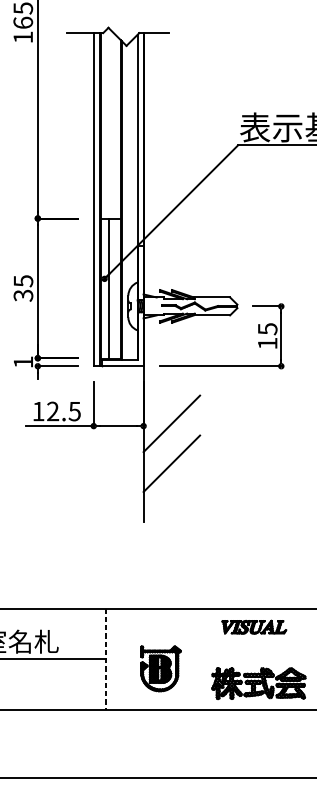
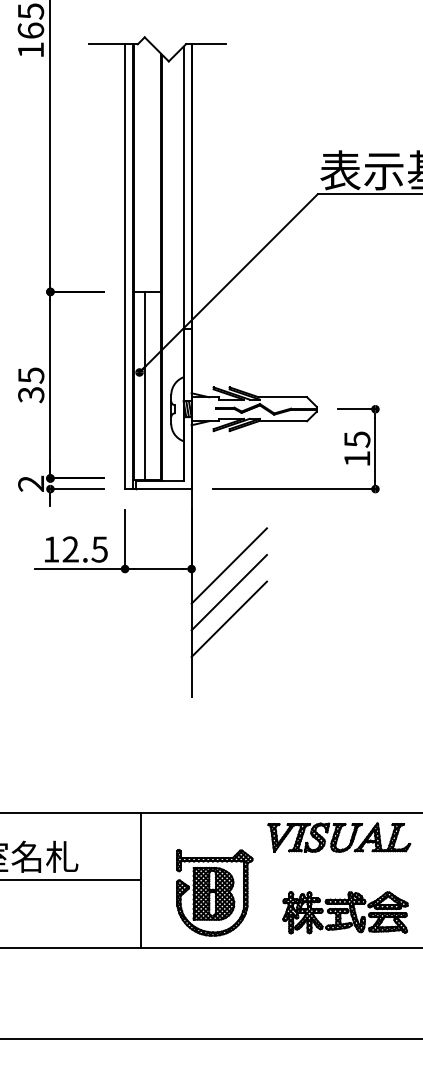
text: (22, 362) -> (30, 483), 1 -> 2
line: (171, 443) -> (228, 592), added
part: (254, 627) -> (339, 837), size x1.67
line: (106, 659) -> (141, 880), dashed -> solid
part: (160, 668) -> (214, 892), size x1.43

